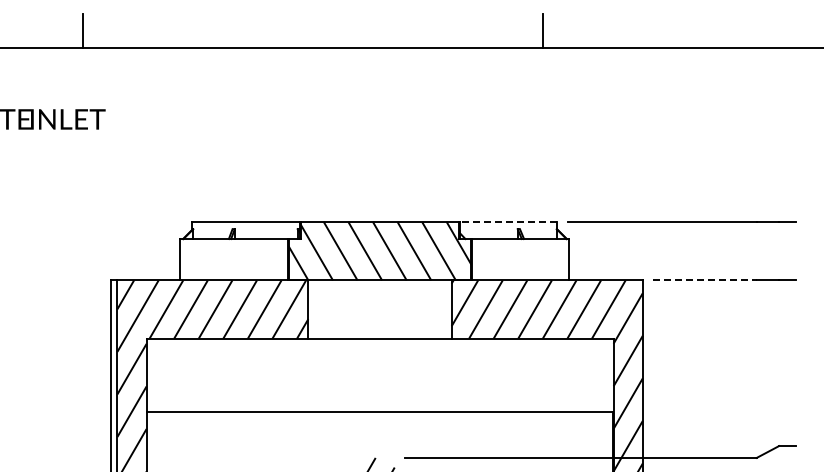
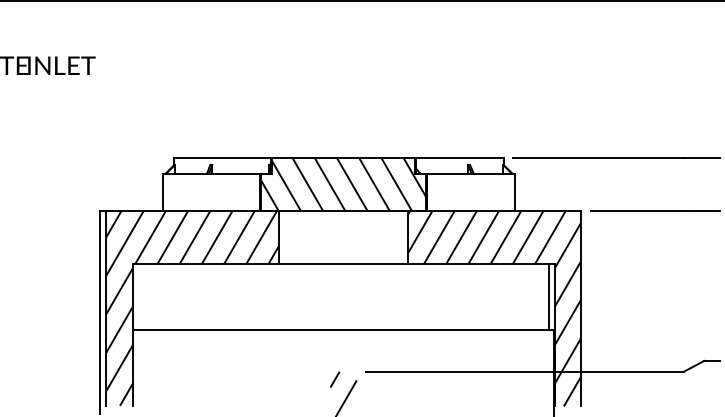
line: (508, 221) -> (459, 158), dashed -> solid
line: (705, 280) -> (637, 211), dashed -> solid
line: (607, 374) -> (549, 296), added

